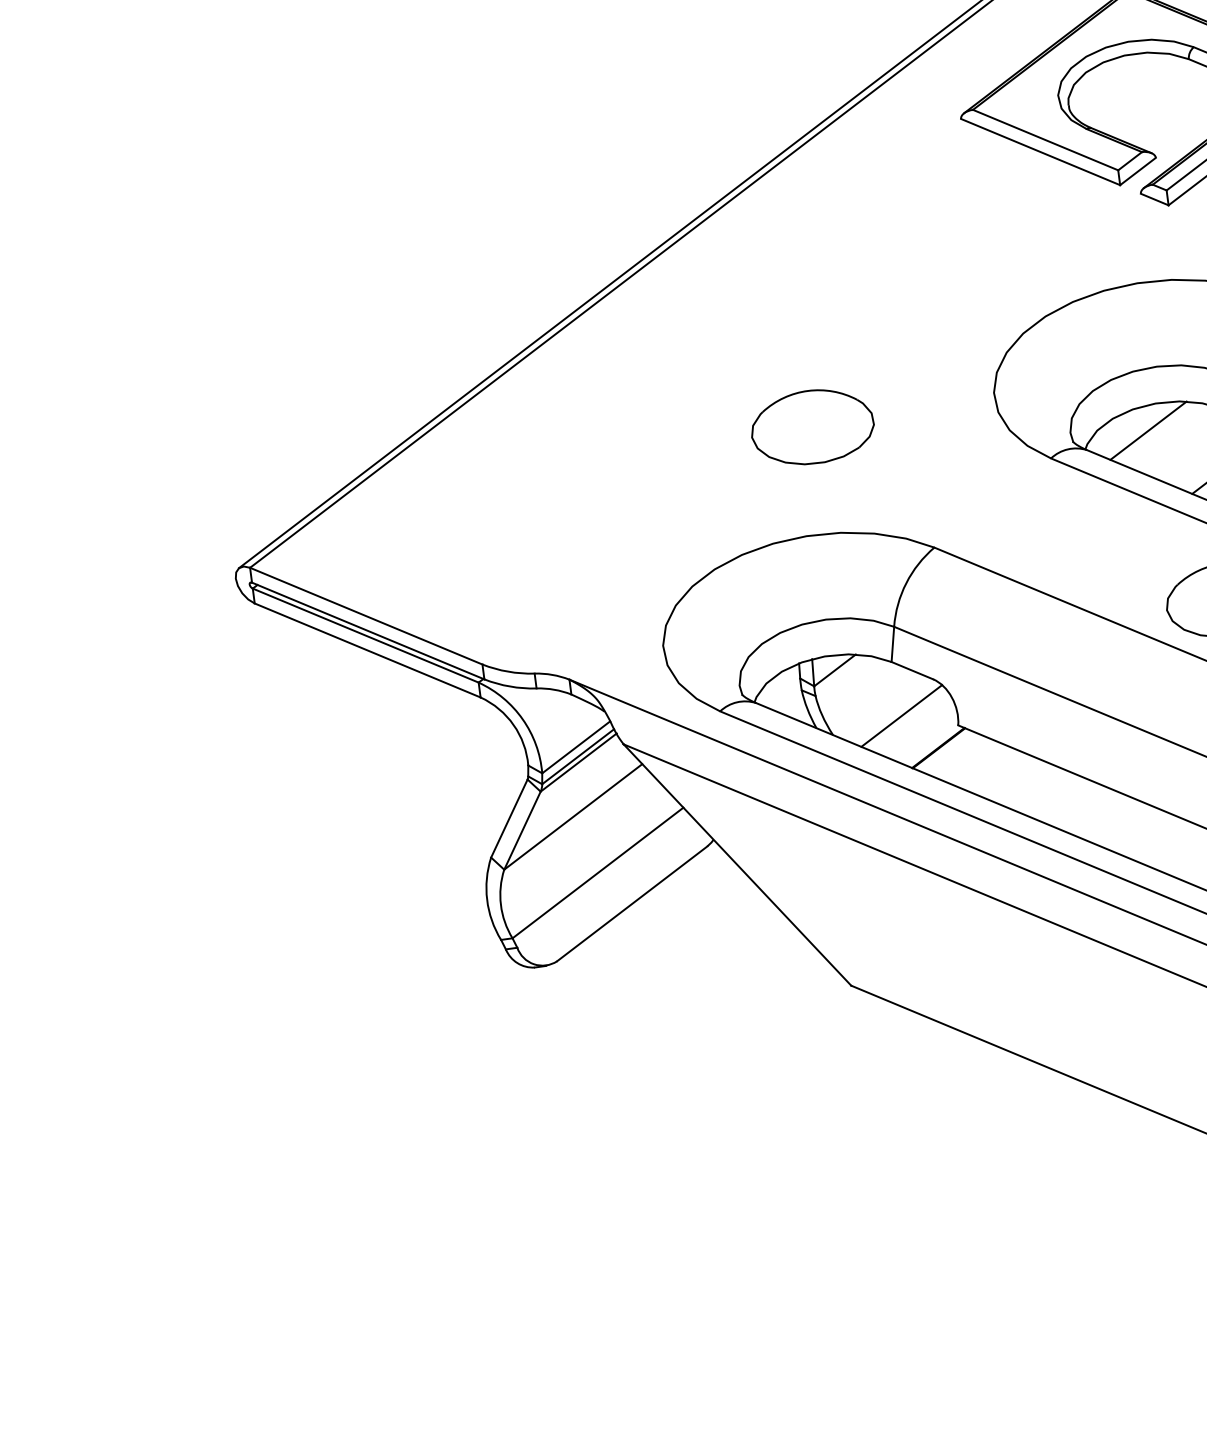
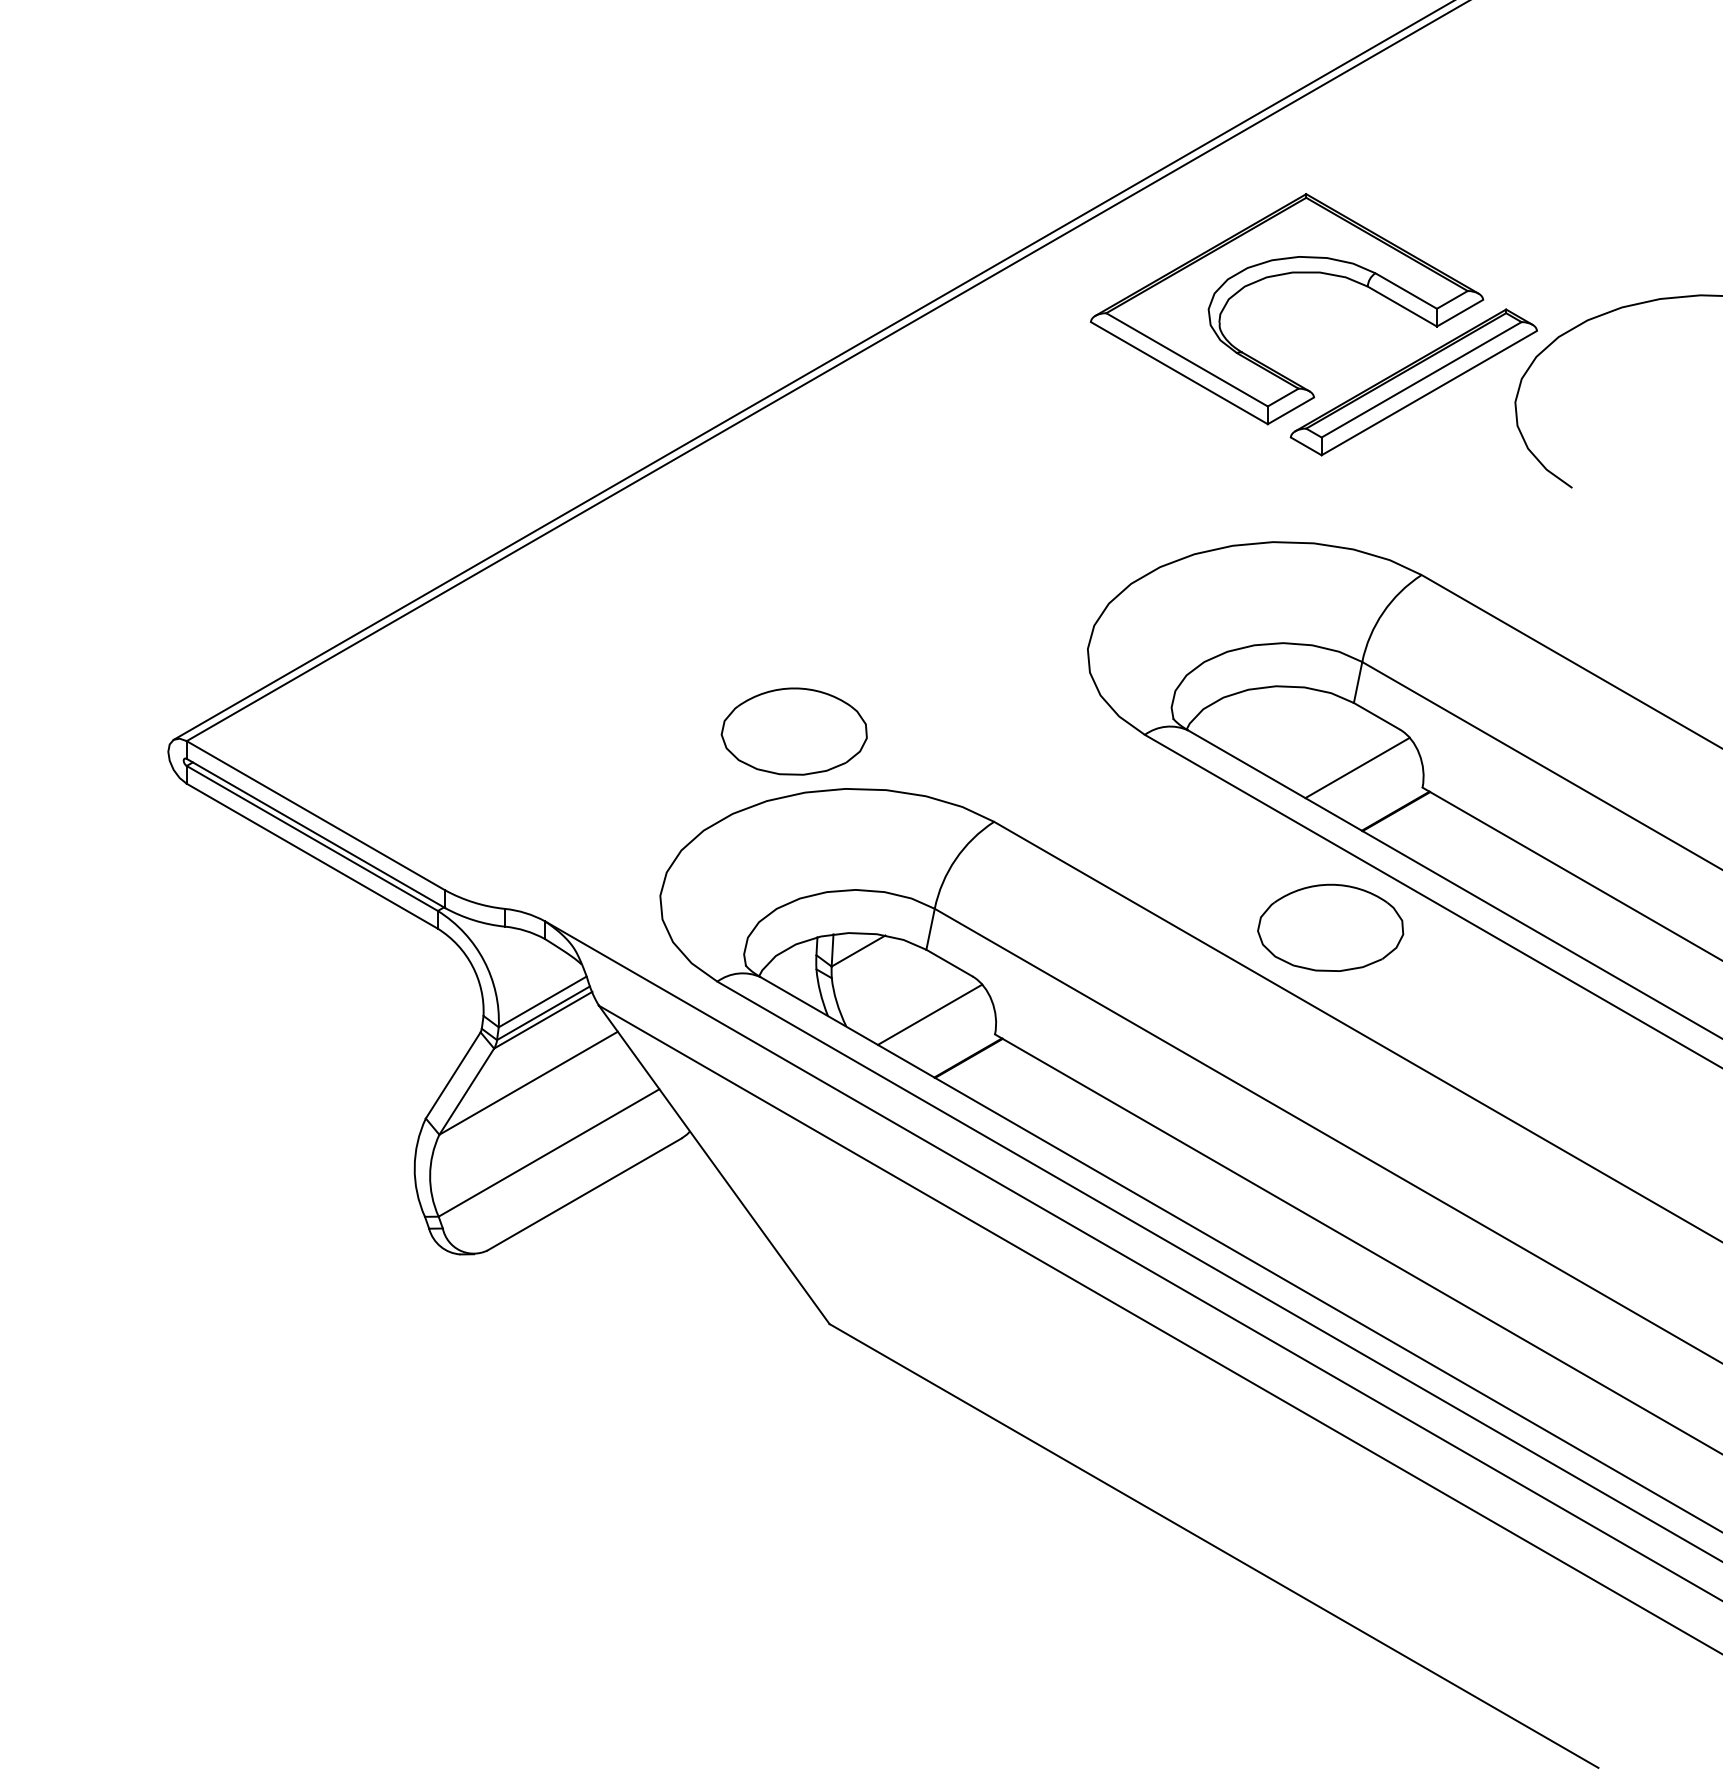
part: (811, 427) -> (793, 731), moved
line: (1148, 430) -> (1263, 716), removed

